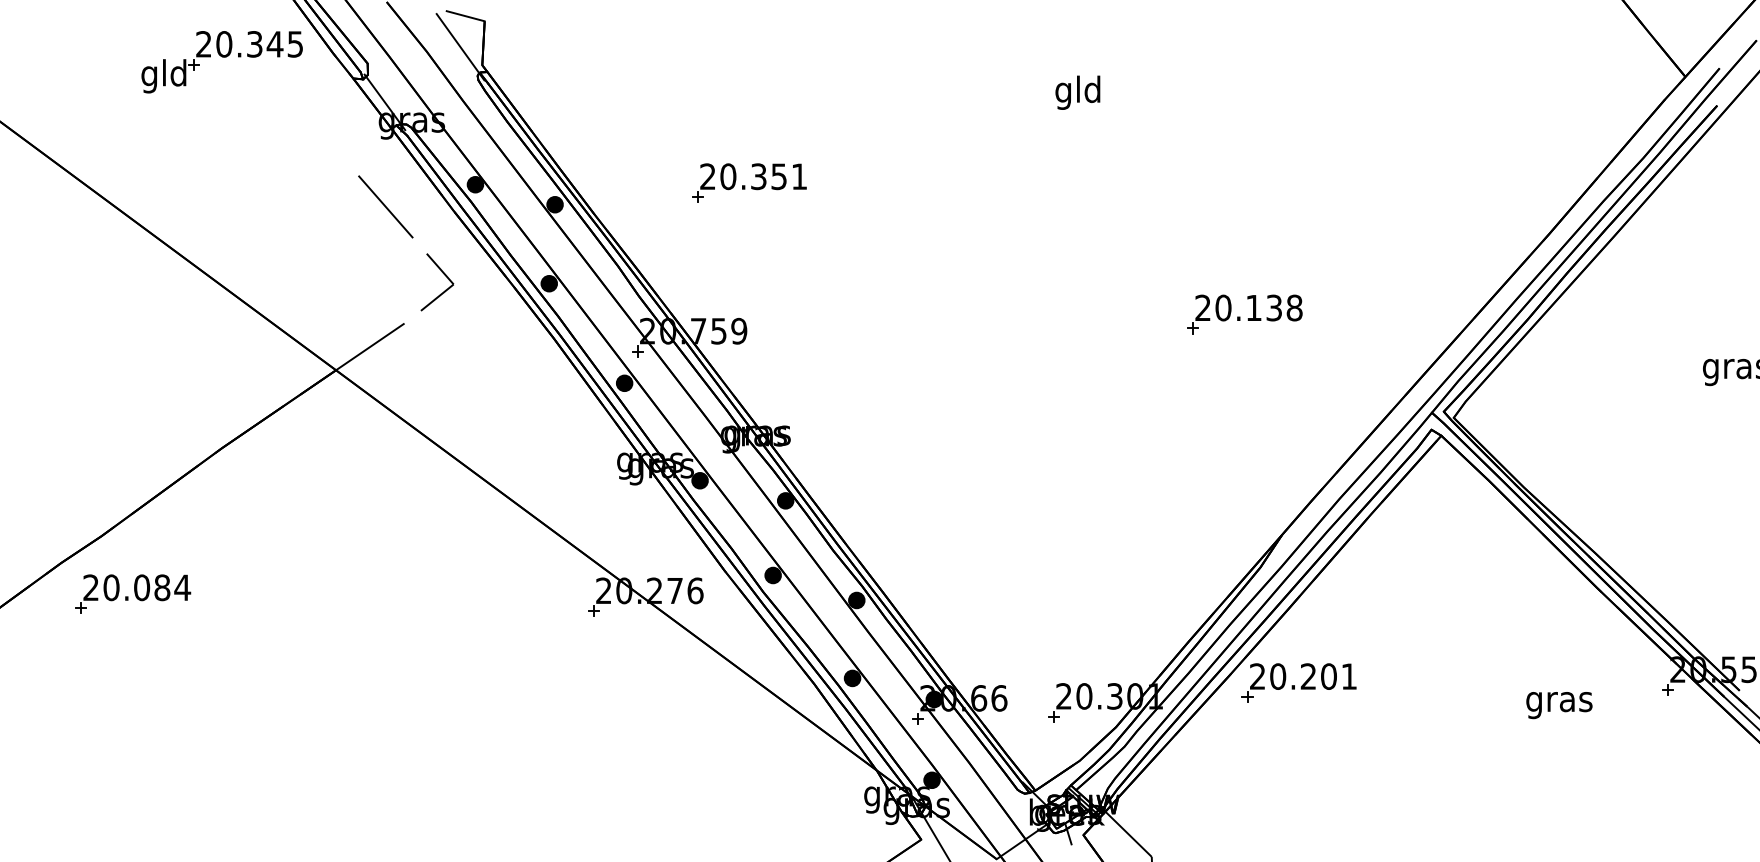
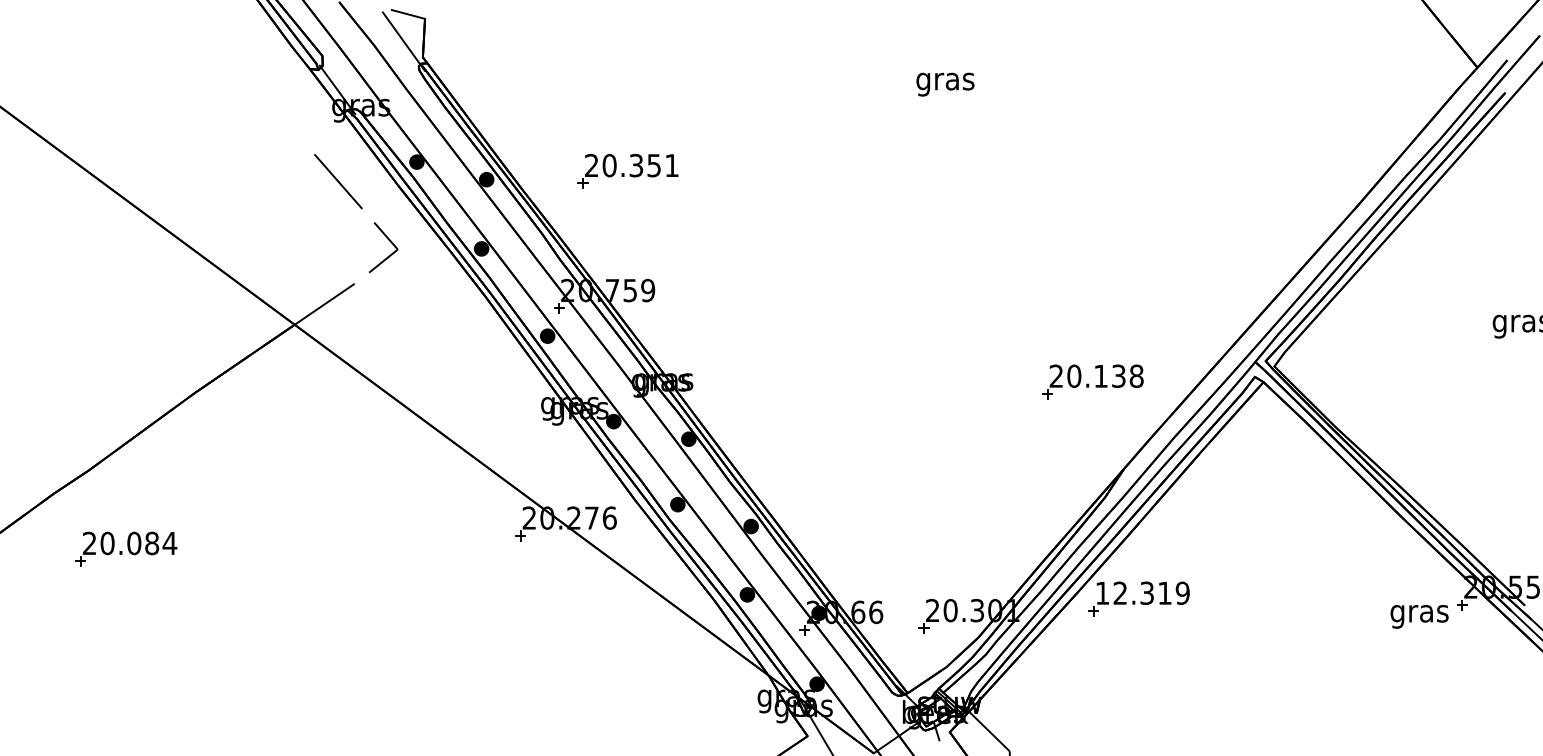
part: (221, 62) -> (194, 55), removed
text: (1078, 92) -> (945, 81), gld -> gras
part: (749, 182) -> (628, 170), moved
part: (1244, 314) -> (1092, 381), moved
part: (133, 593) -> (126, 548), moved
text: (1303, 676) -> (1142, 593), 20.201 -> 12.319
text: (1559, 705) -> (1419, 616), moved

